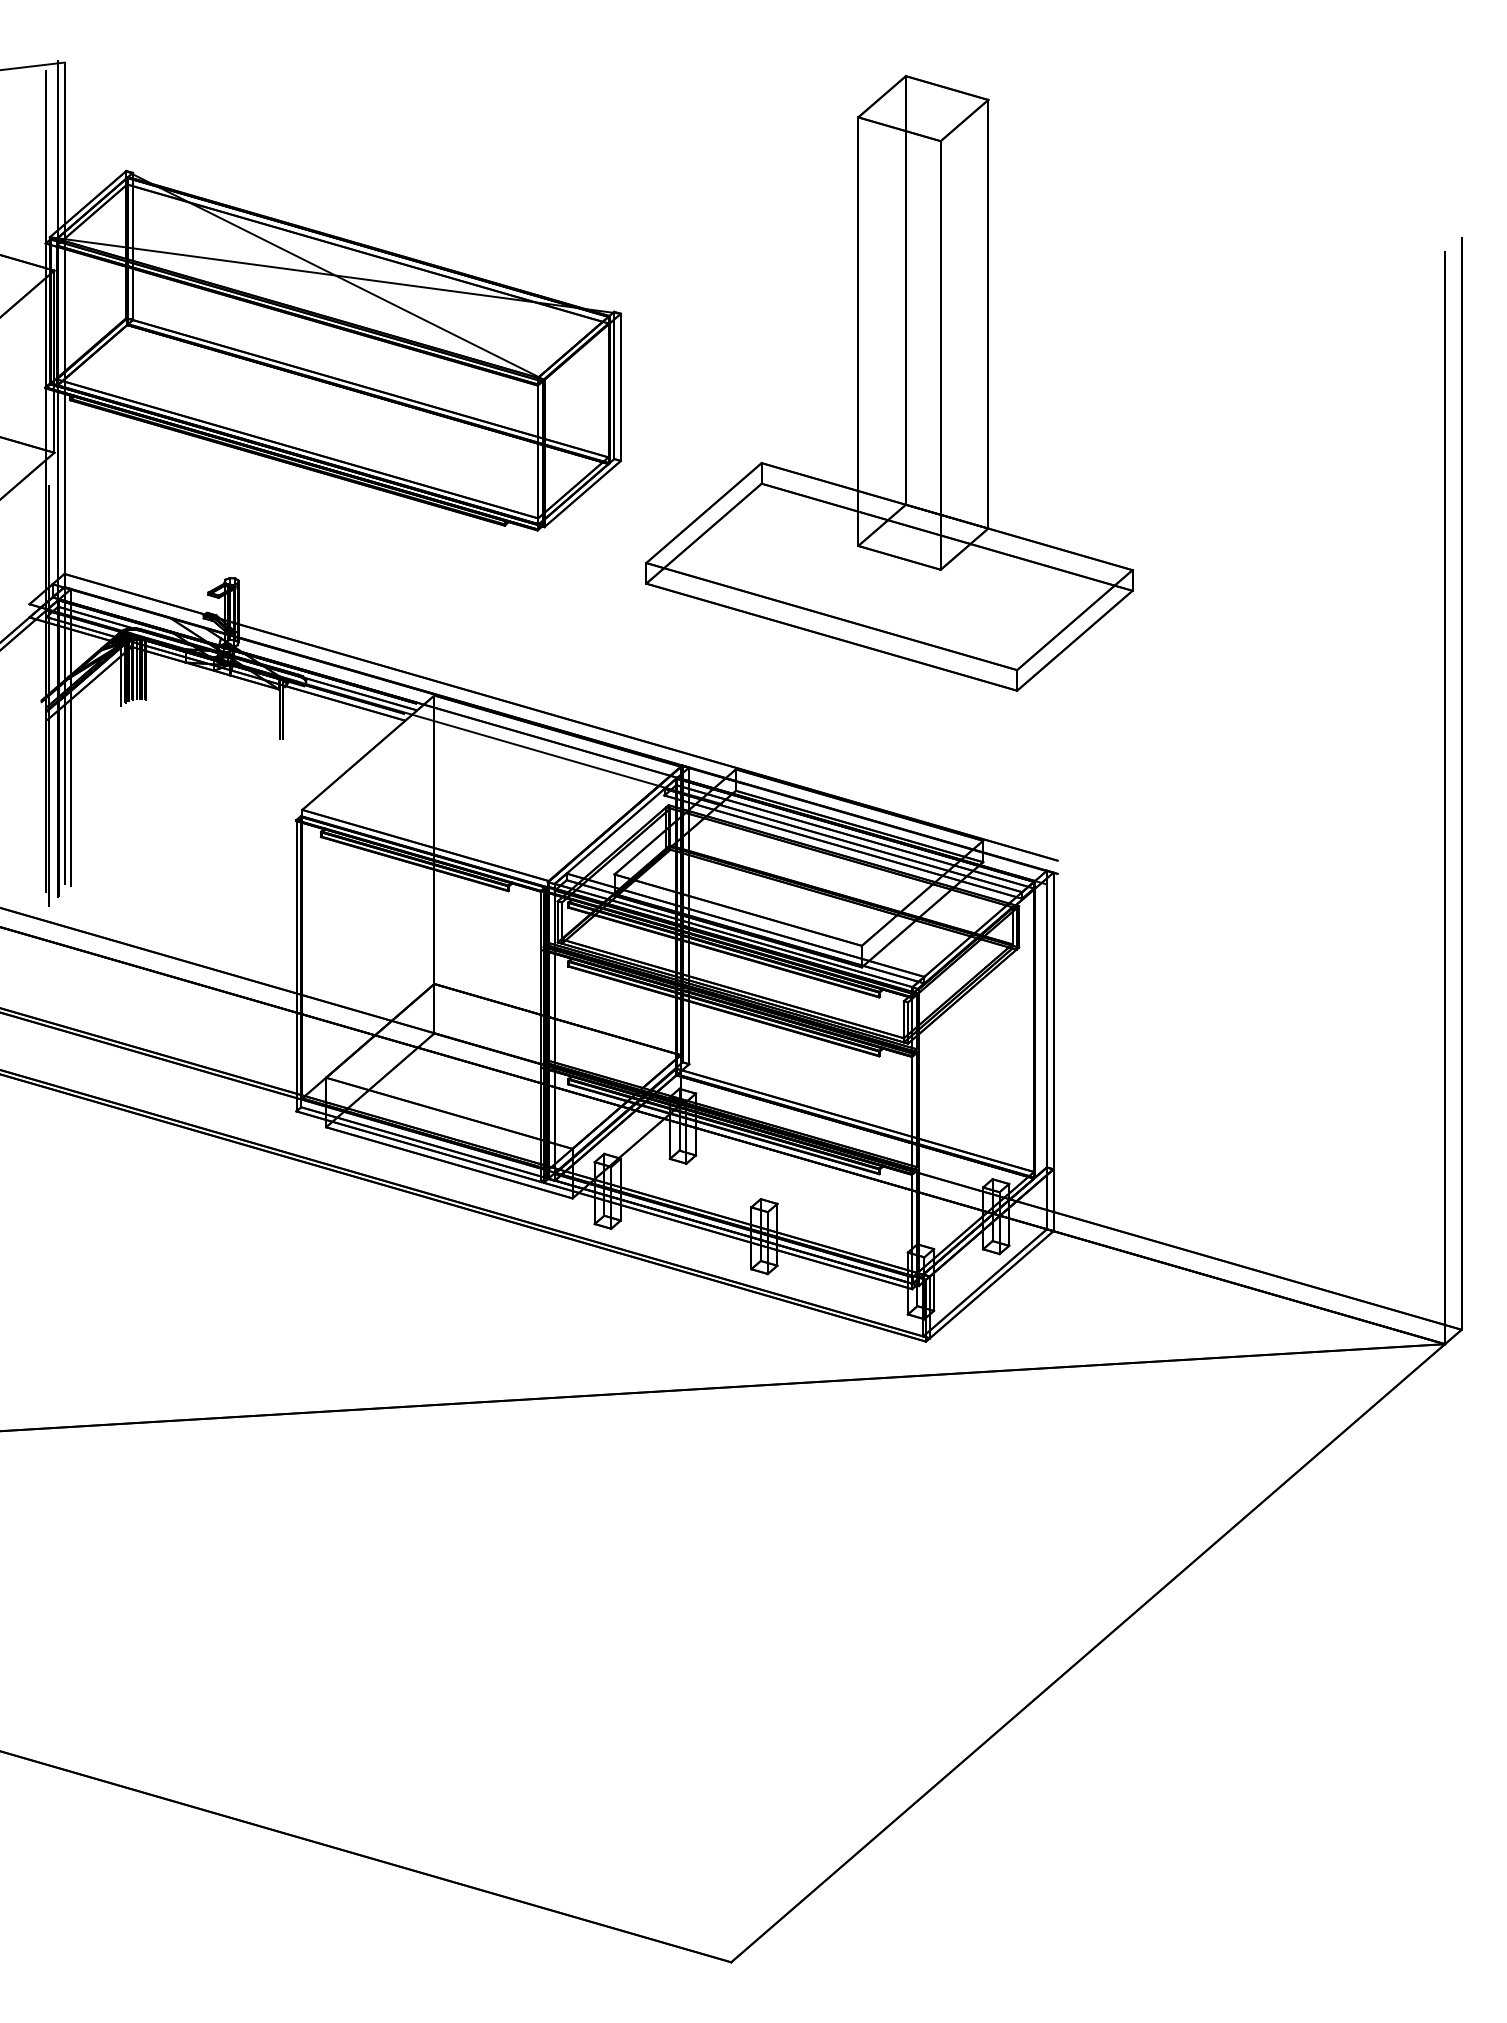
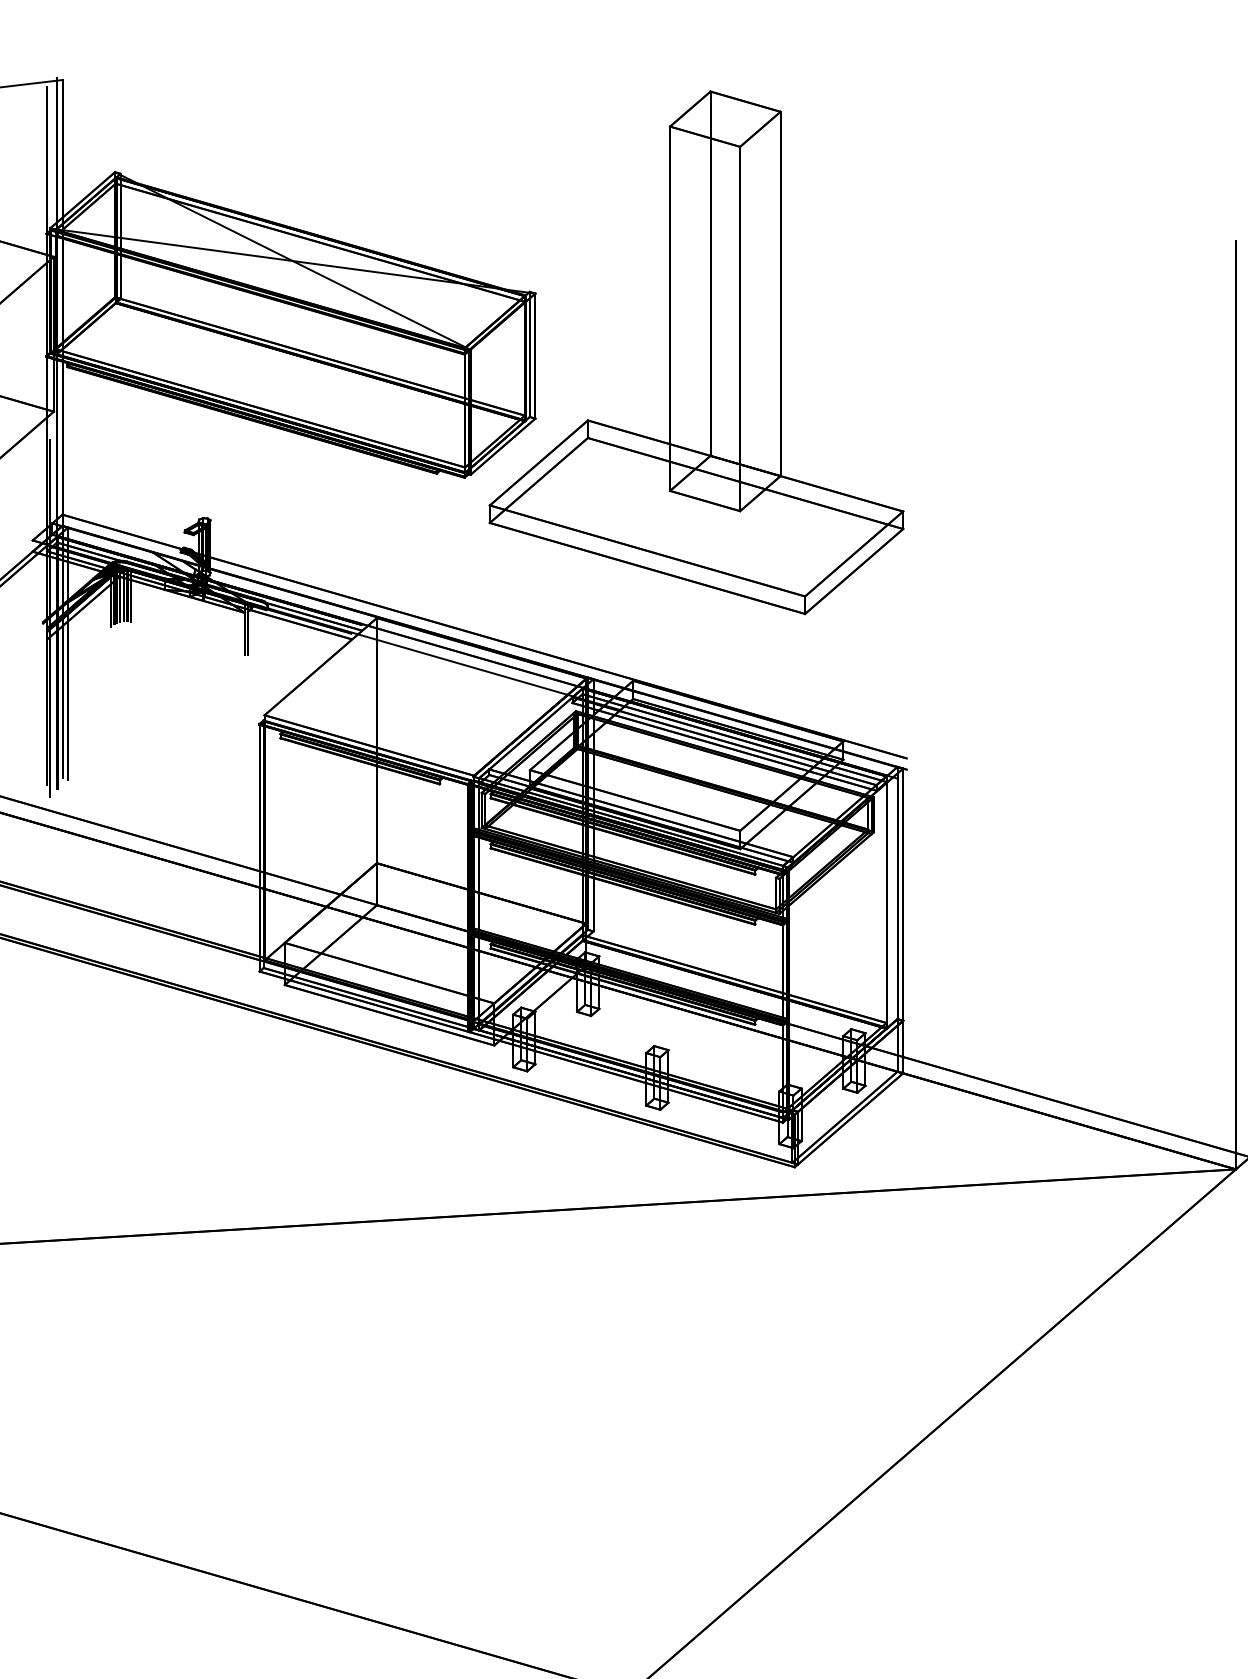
part: (889, 383) -> (696, 352), moved

